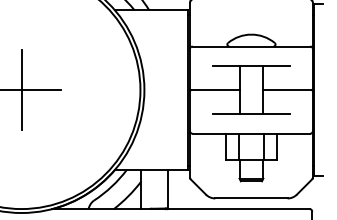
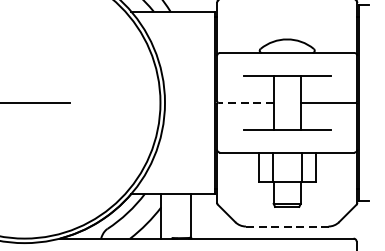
line: (21, 89) -> (24, 102), removed
line: (214, 90) -> (245, 103), solid -> dashed
line: (251, 198) -> (287, 226), solid -> dashed

